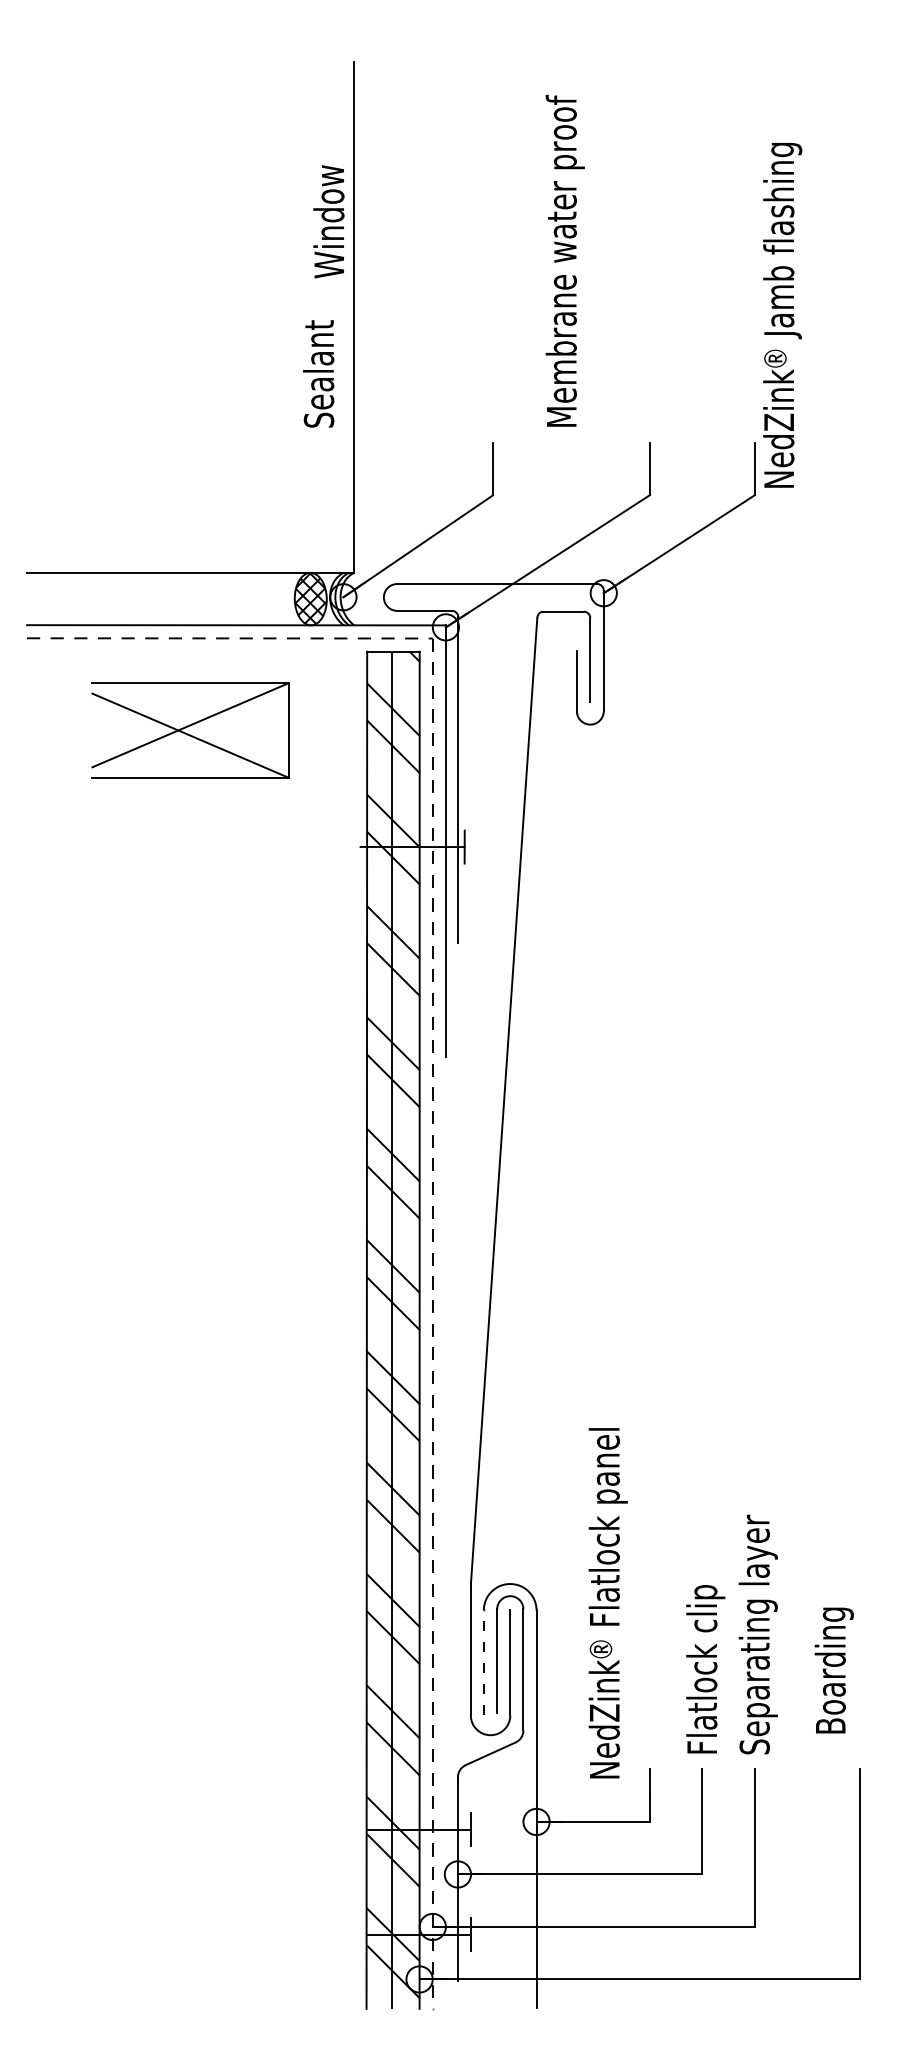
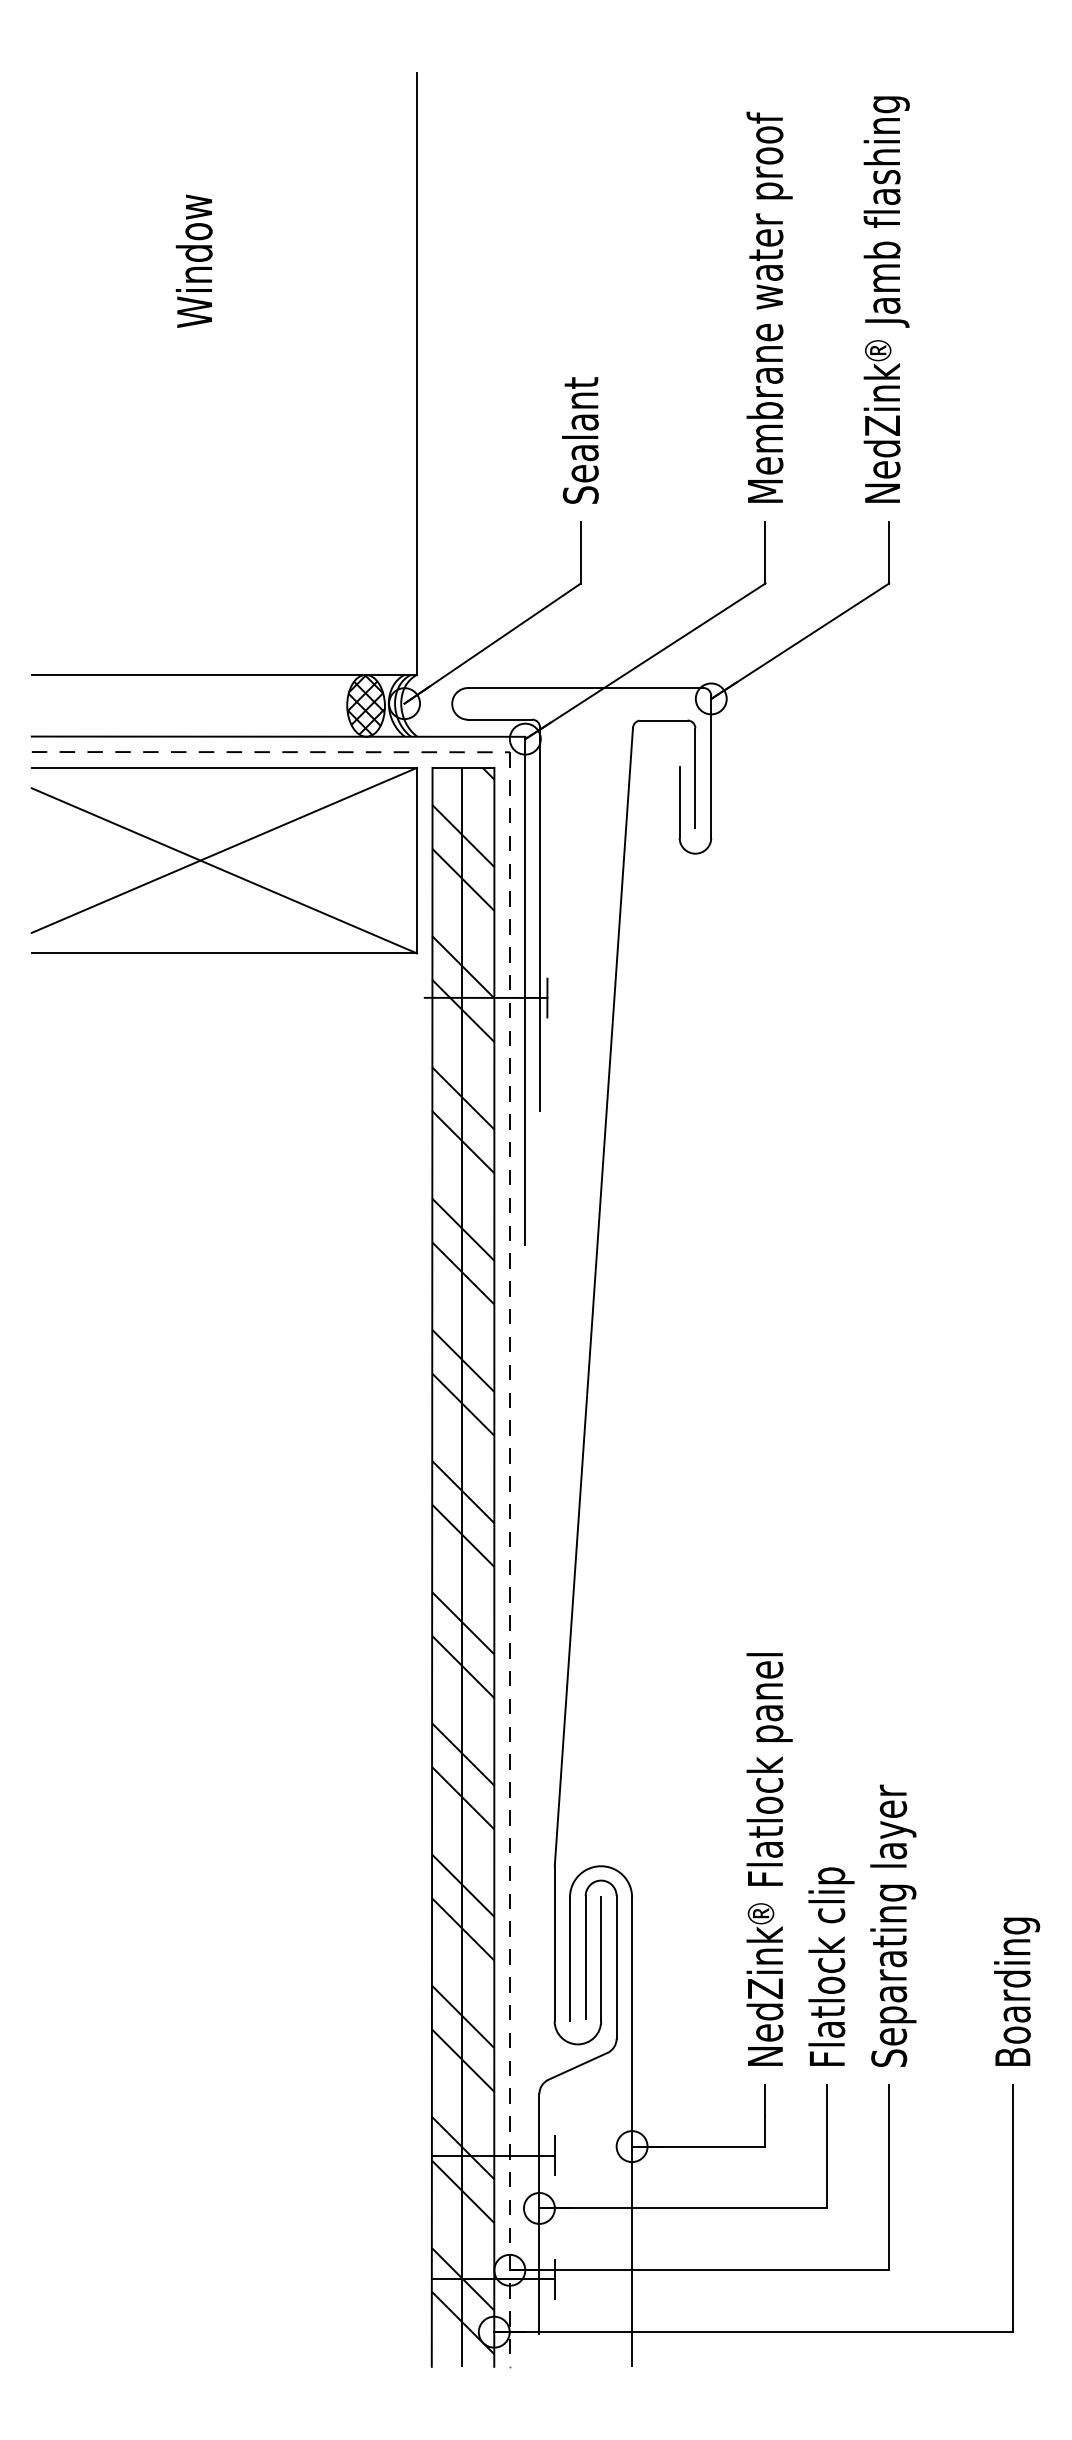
text: (328, 221) -> (193, 260), moved
text: (564, 260) -> (768, 306), moved
text: (782, 315) -> (886, 299), moved
text: (318, 373) -> (580, 440), moved
part: (190, 730) -> (224, 860), size x1.67
text: (607, 1603) -> (768, 1859), moved
line: (484, 1662) -> (570, 1958), dashed -> solid
text: (833, 1670) -> (1016, 1991), moved

